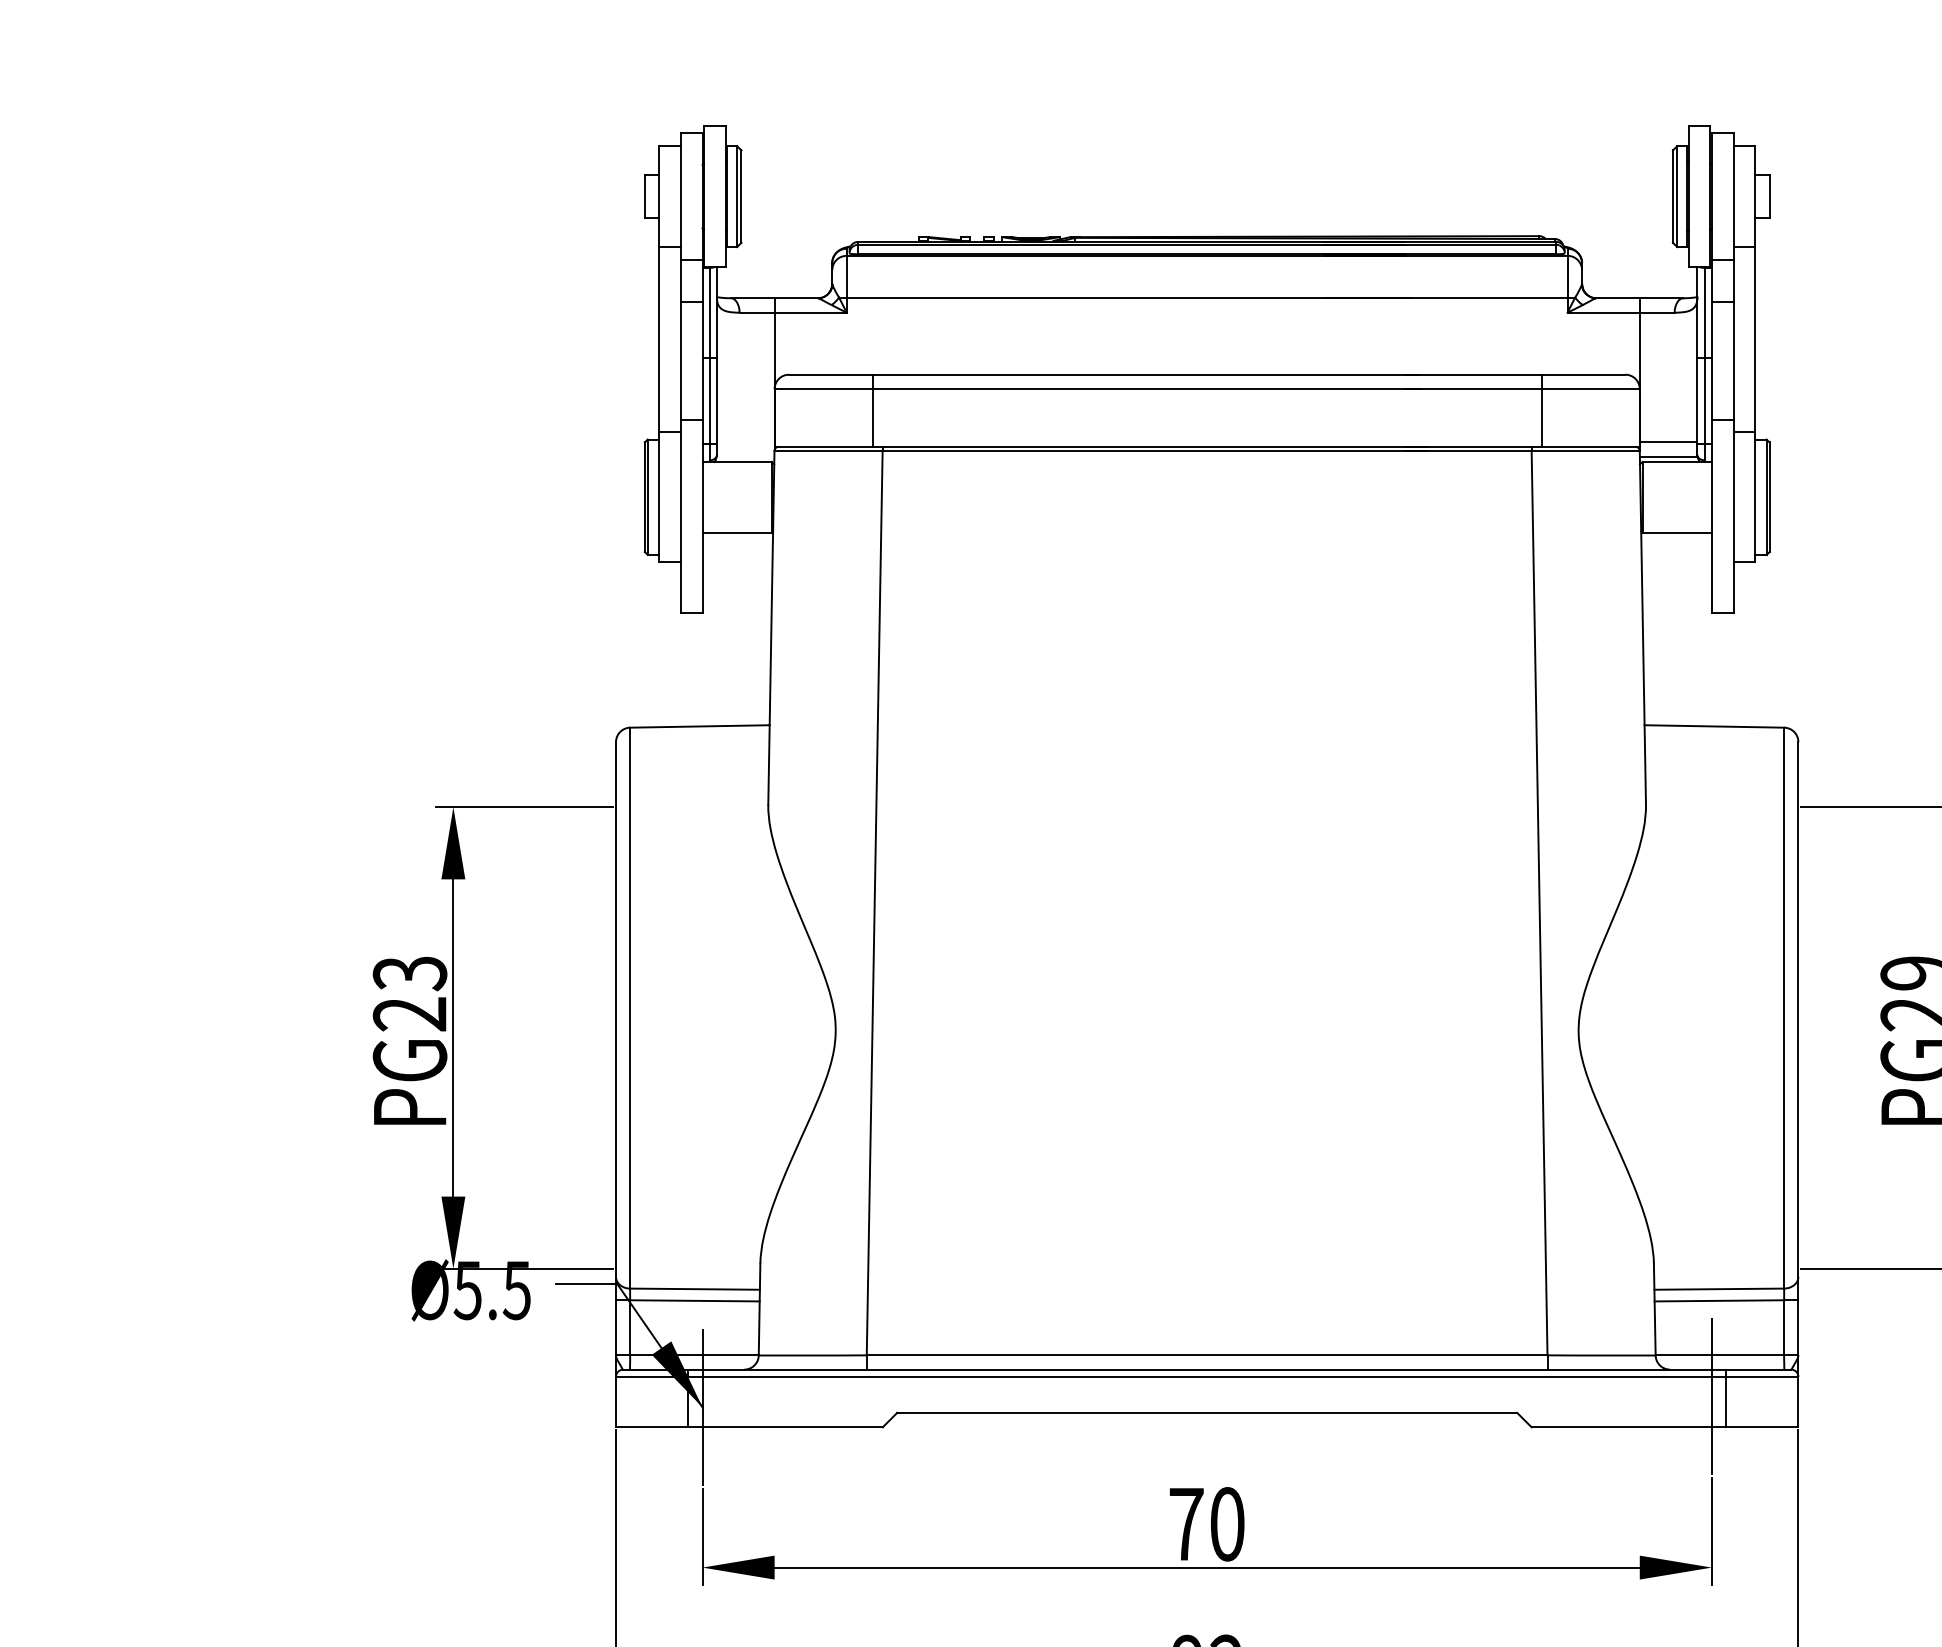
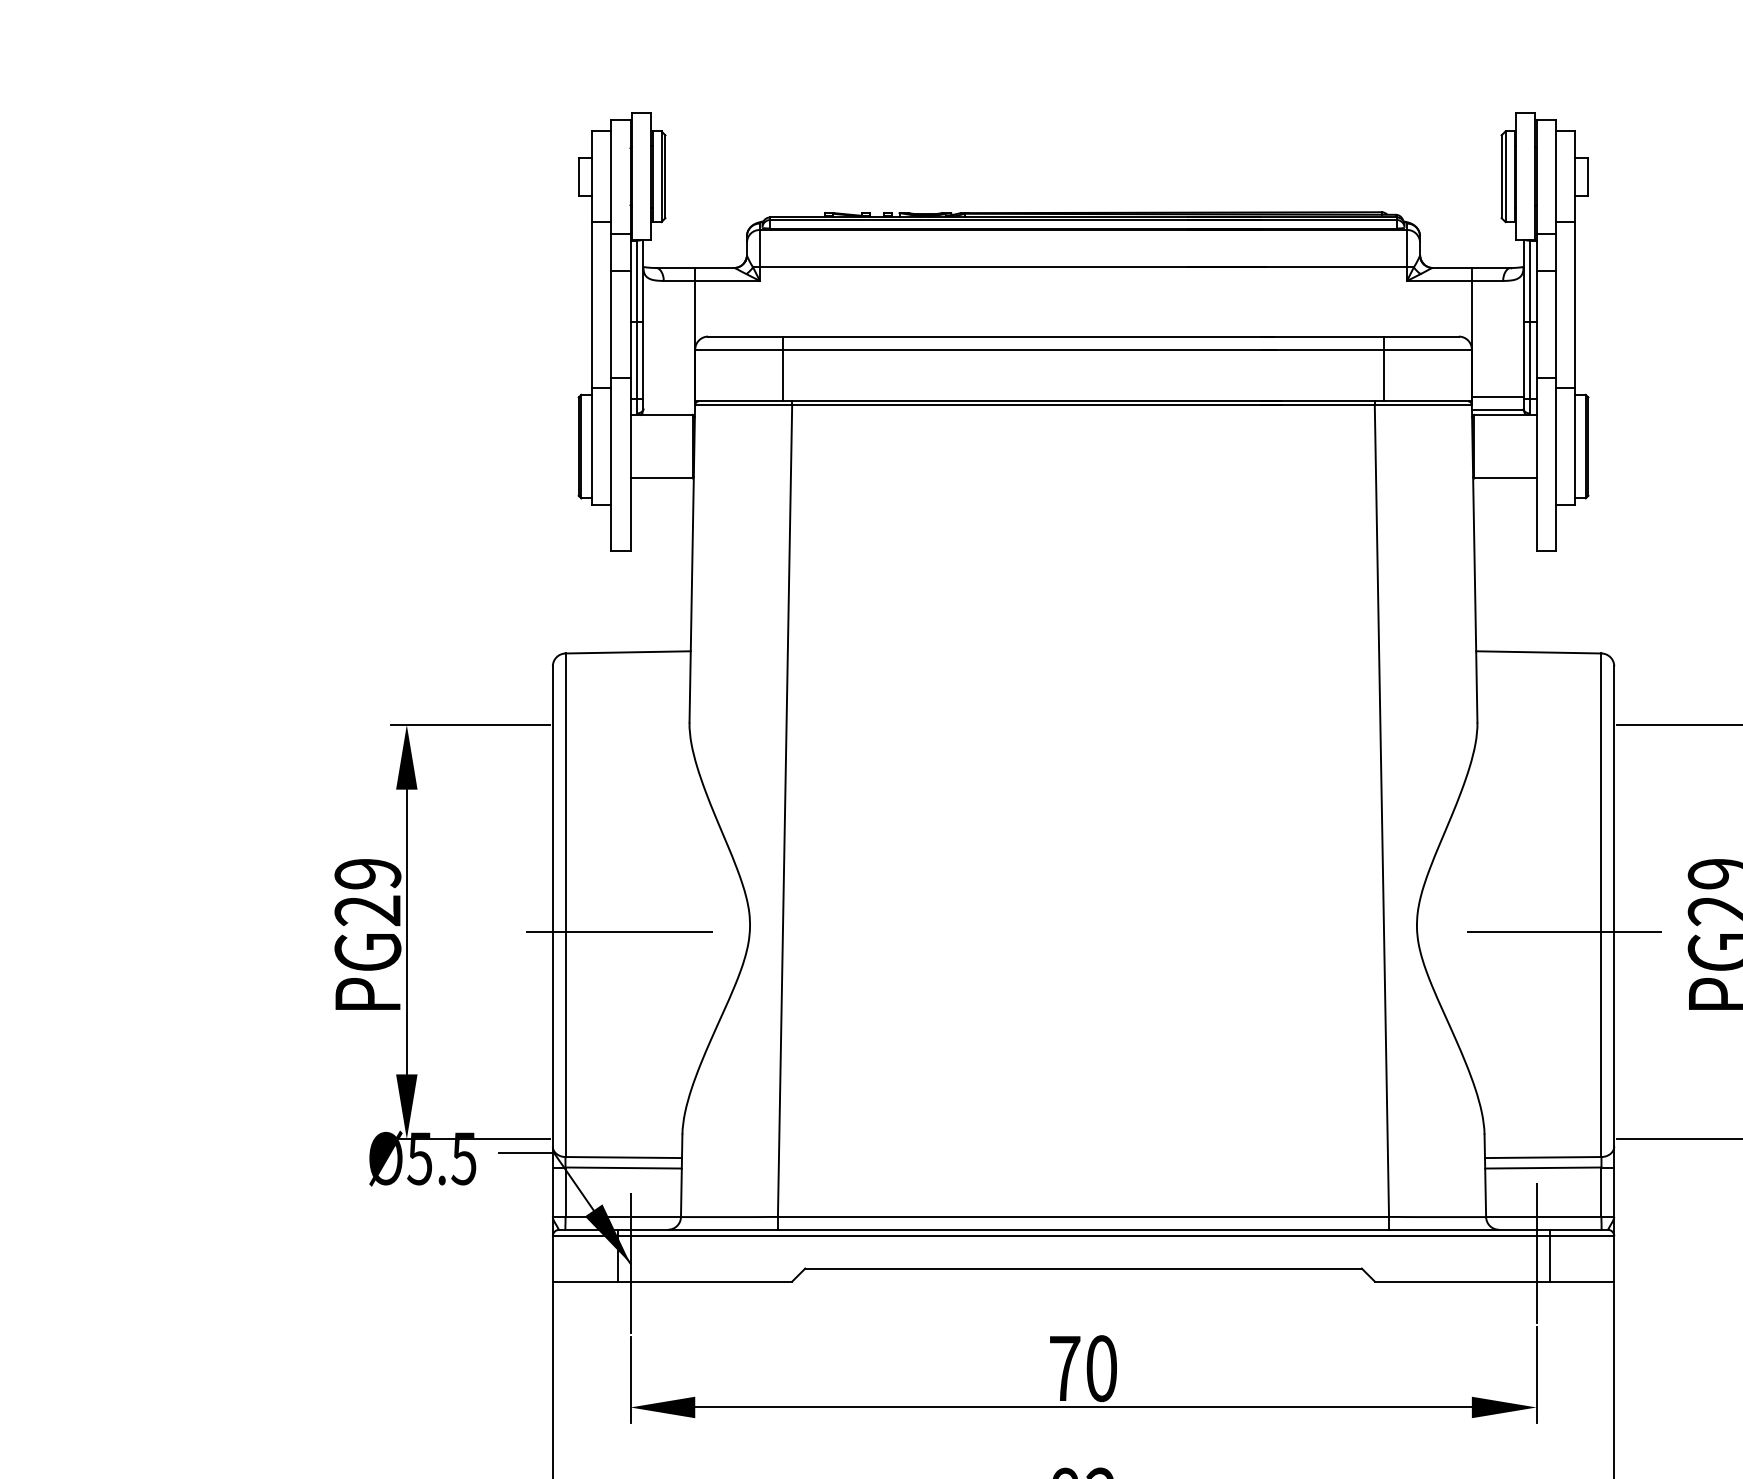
text: (410, 973) -> (368, 874), PG23 -> PG29
line: (689, 1037) -> (618, 931), added
line: (1742, 1037) -> (1564, 931), added

